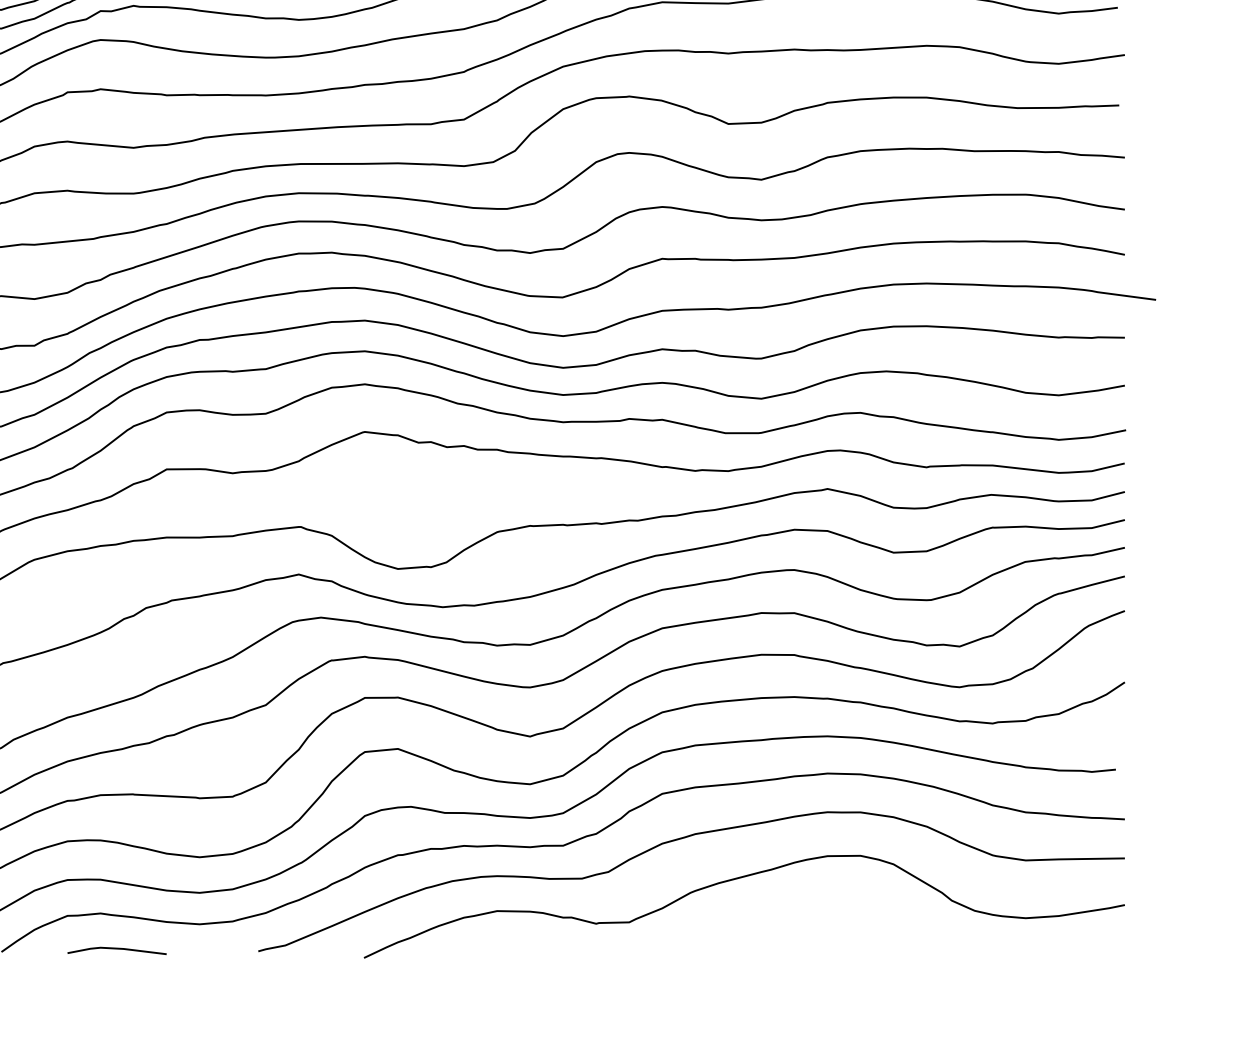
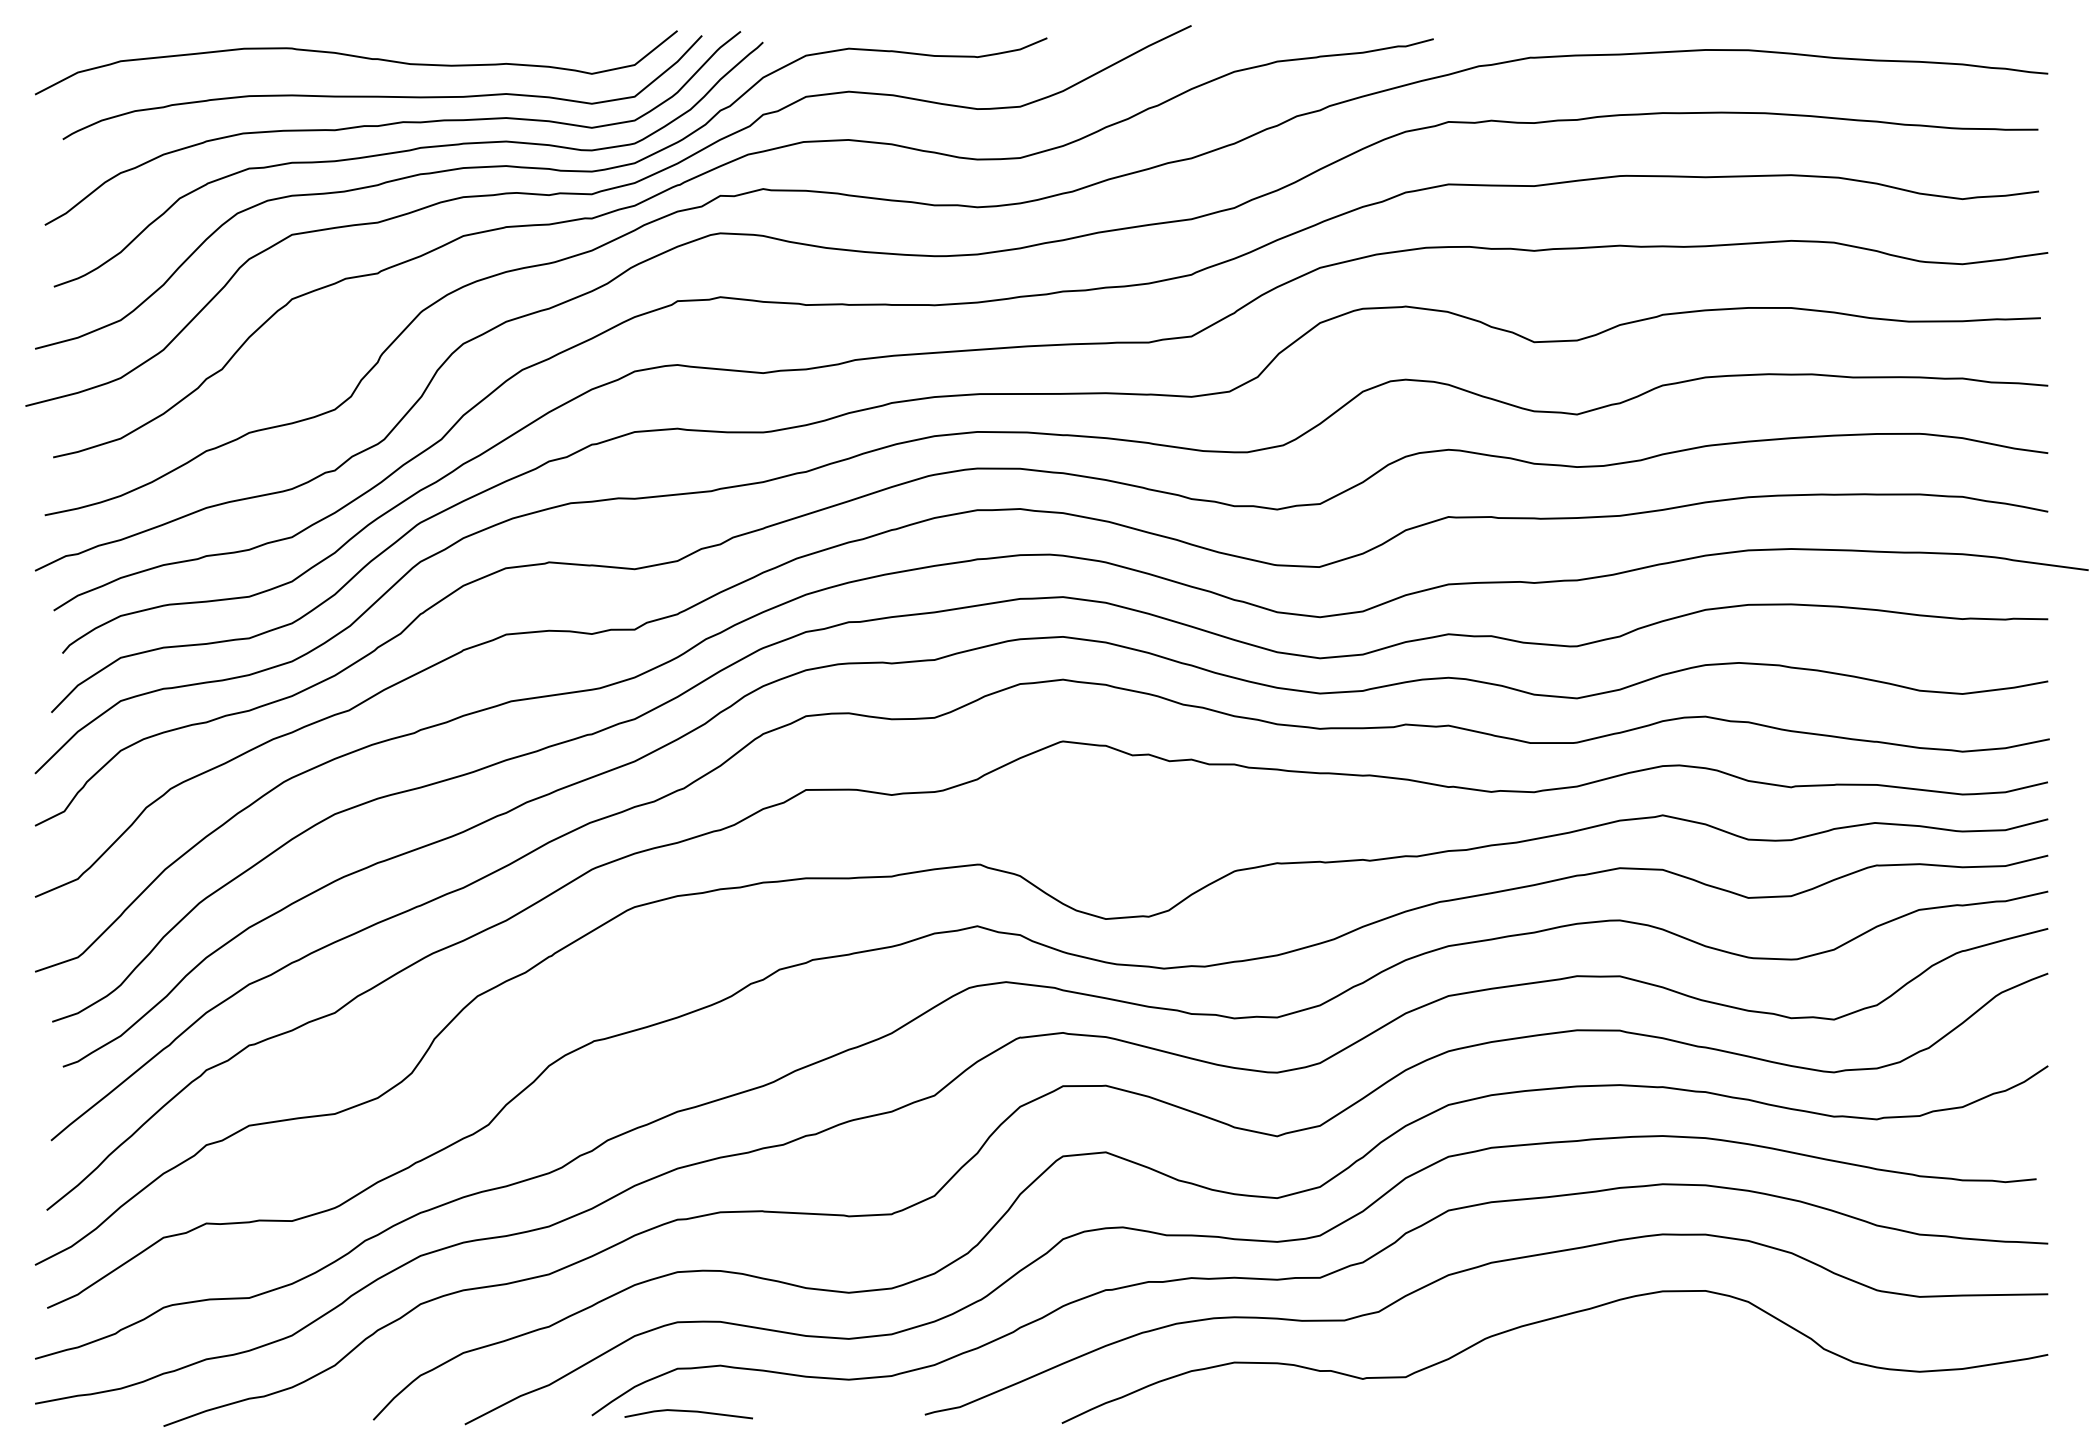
line: (116, 949) -> (688, 1412), moved

